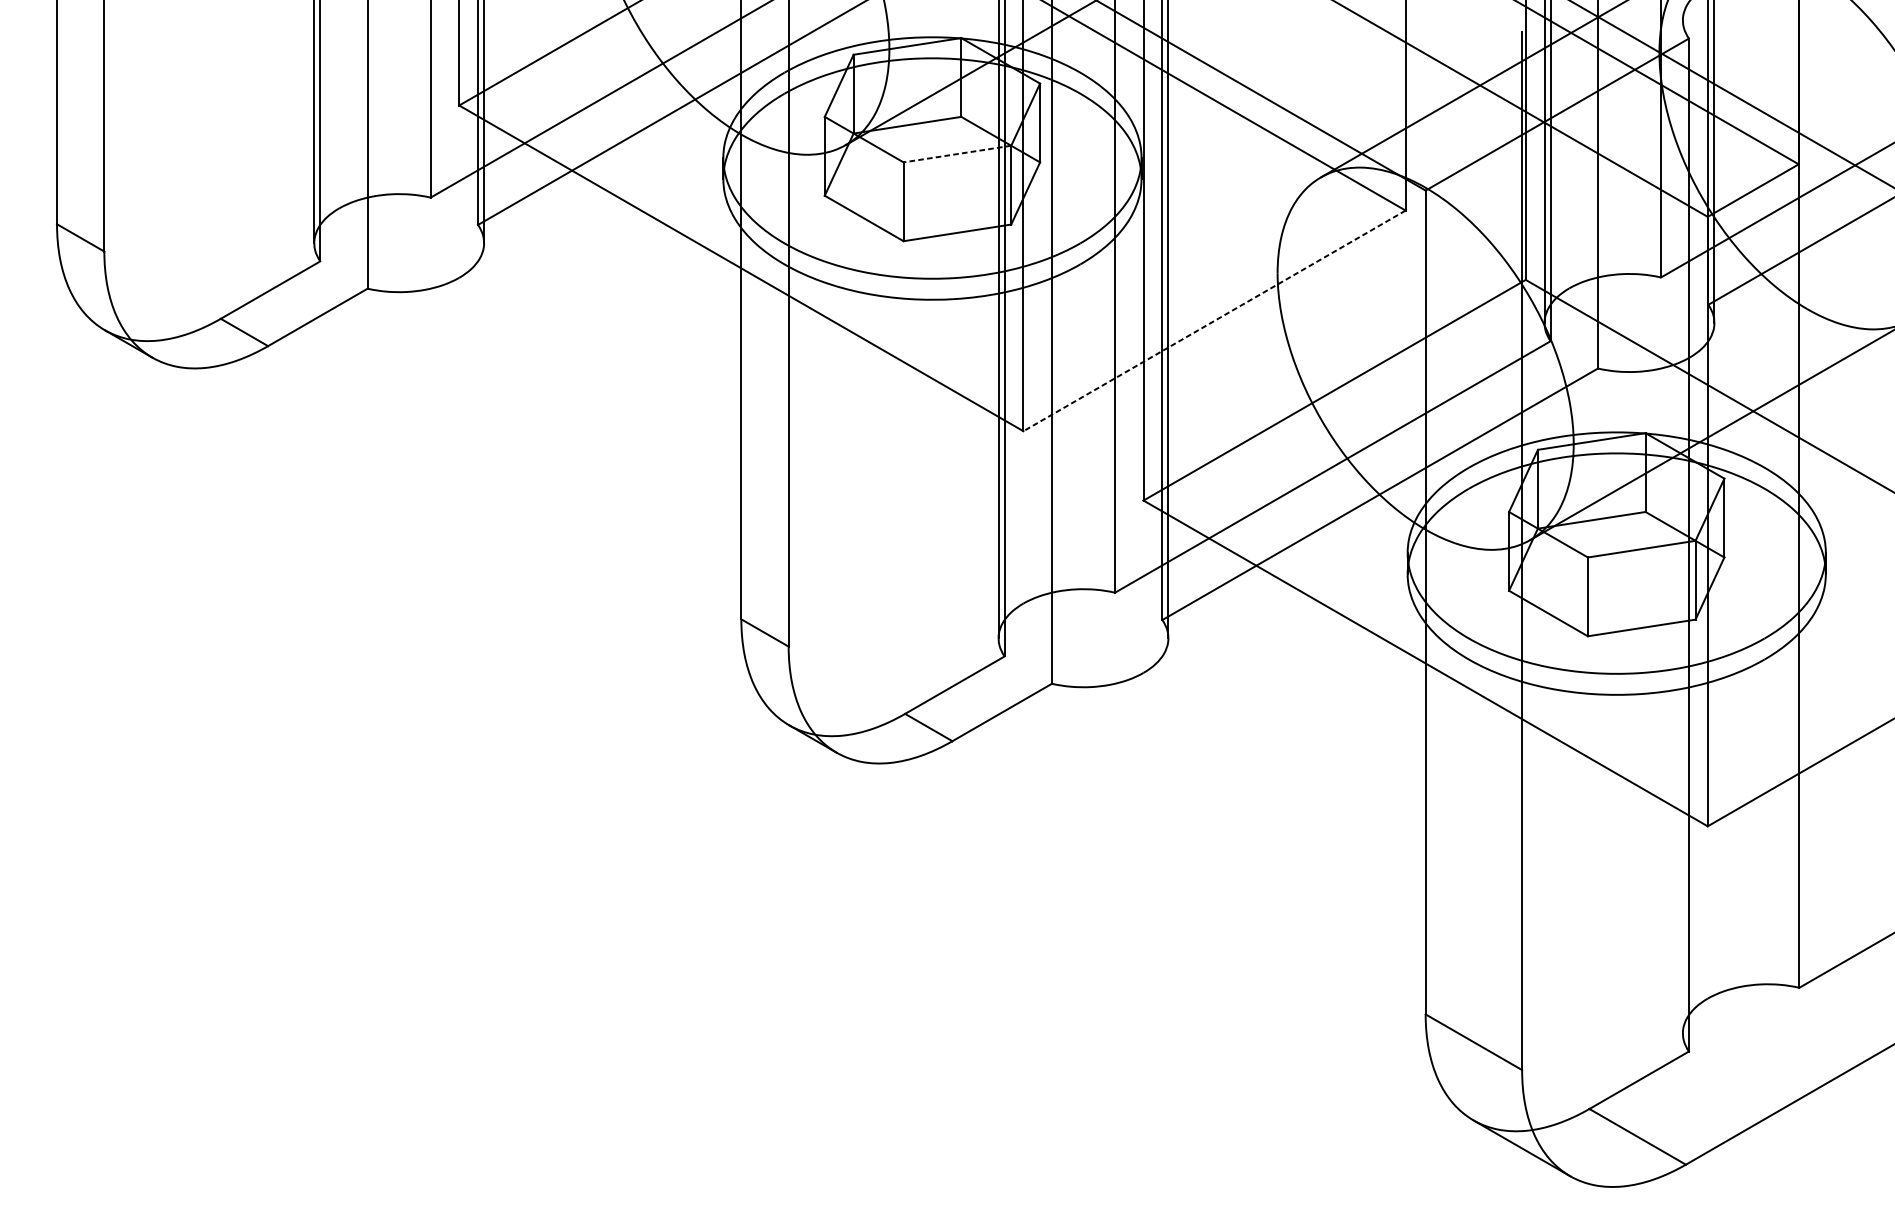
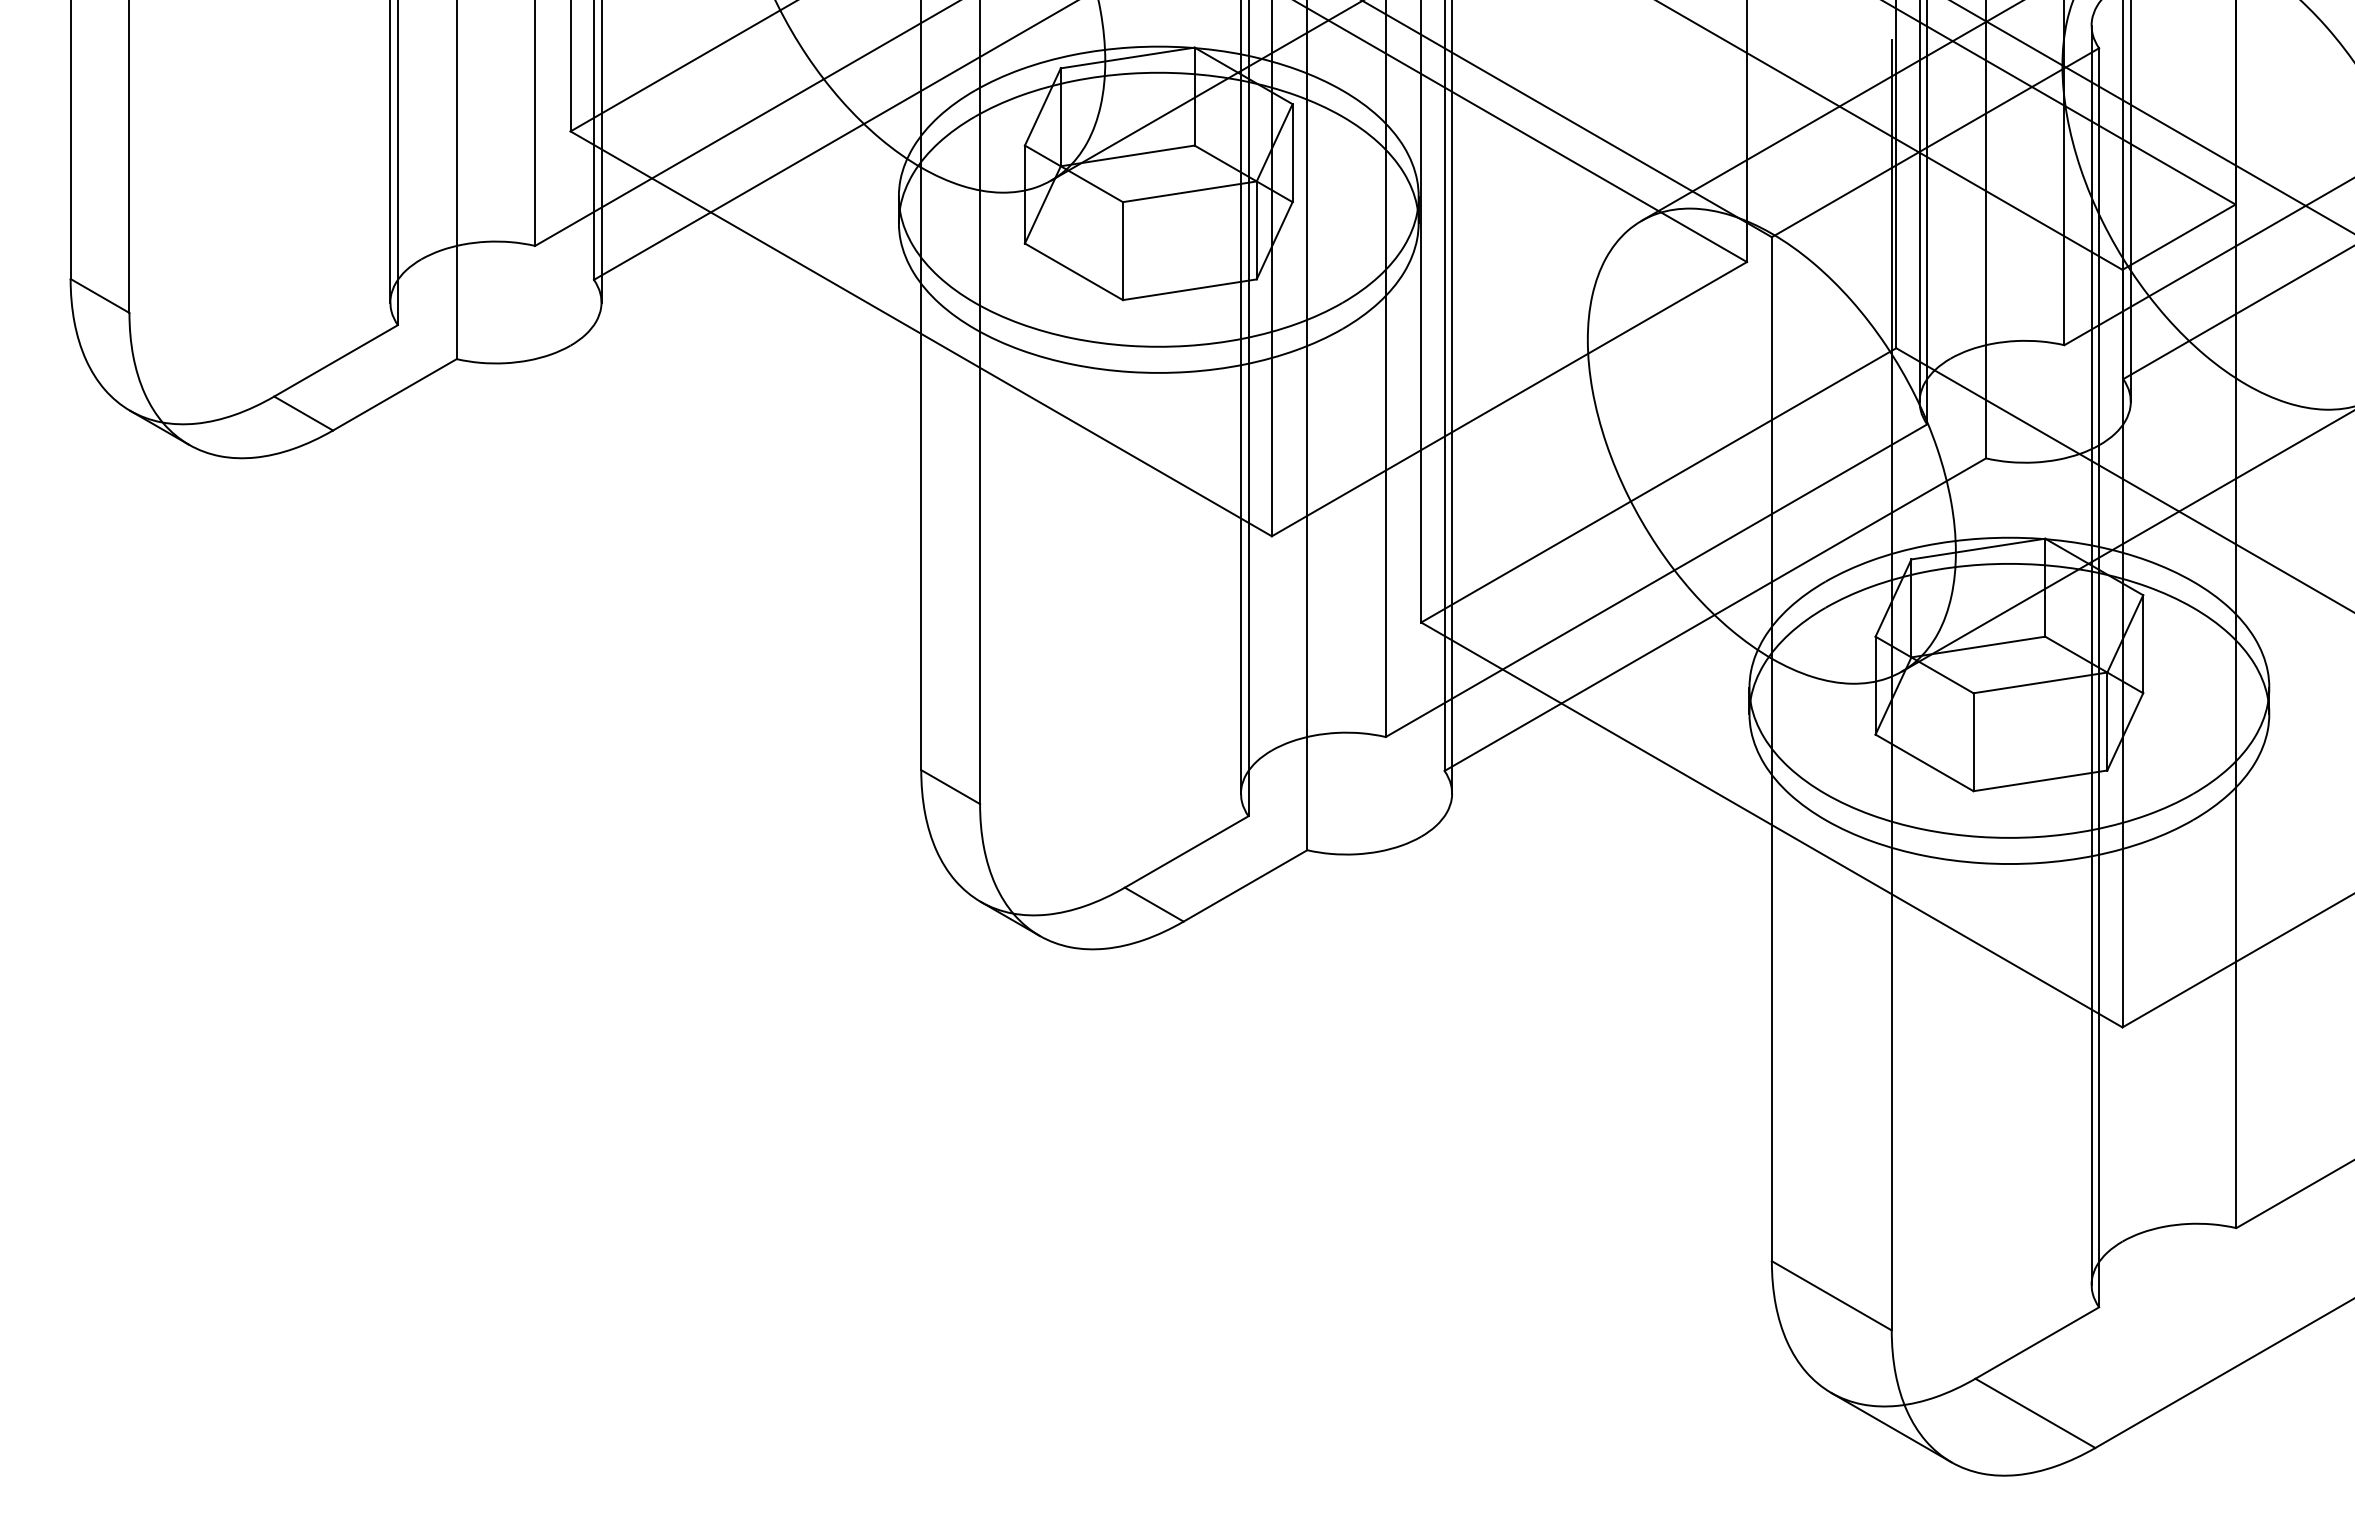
line: (957, 153) -> (1189, 191), dashed -> solid
line: (1214, 321) -> (1509, 399), dashed -> solid
line: (1682, 526) -> (2091, 654), added

